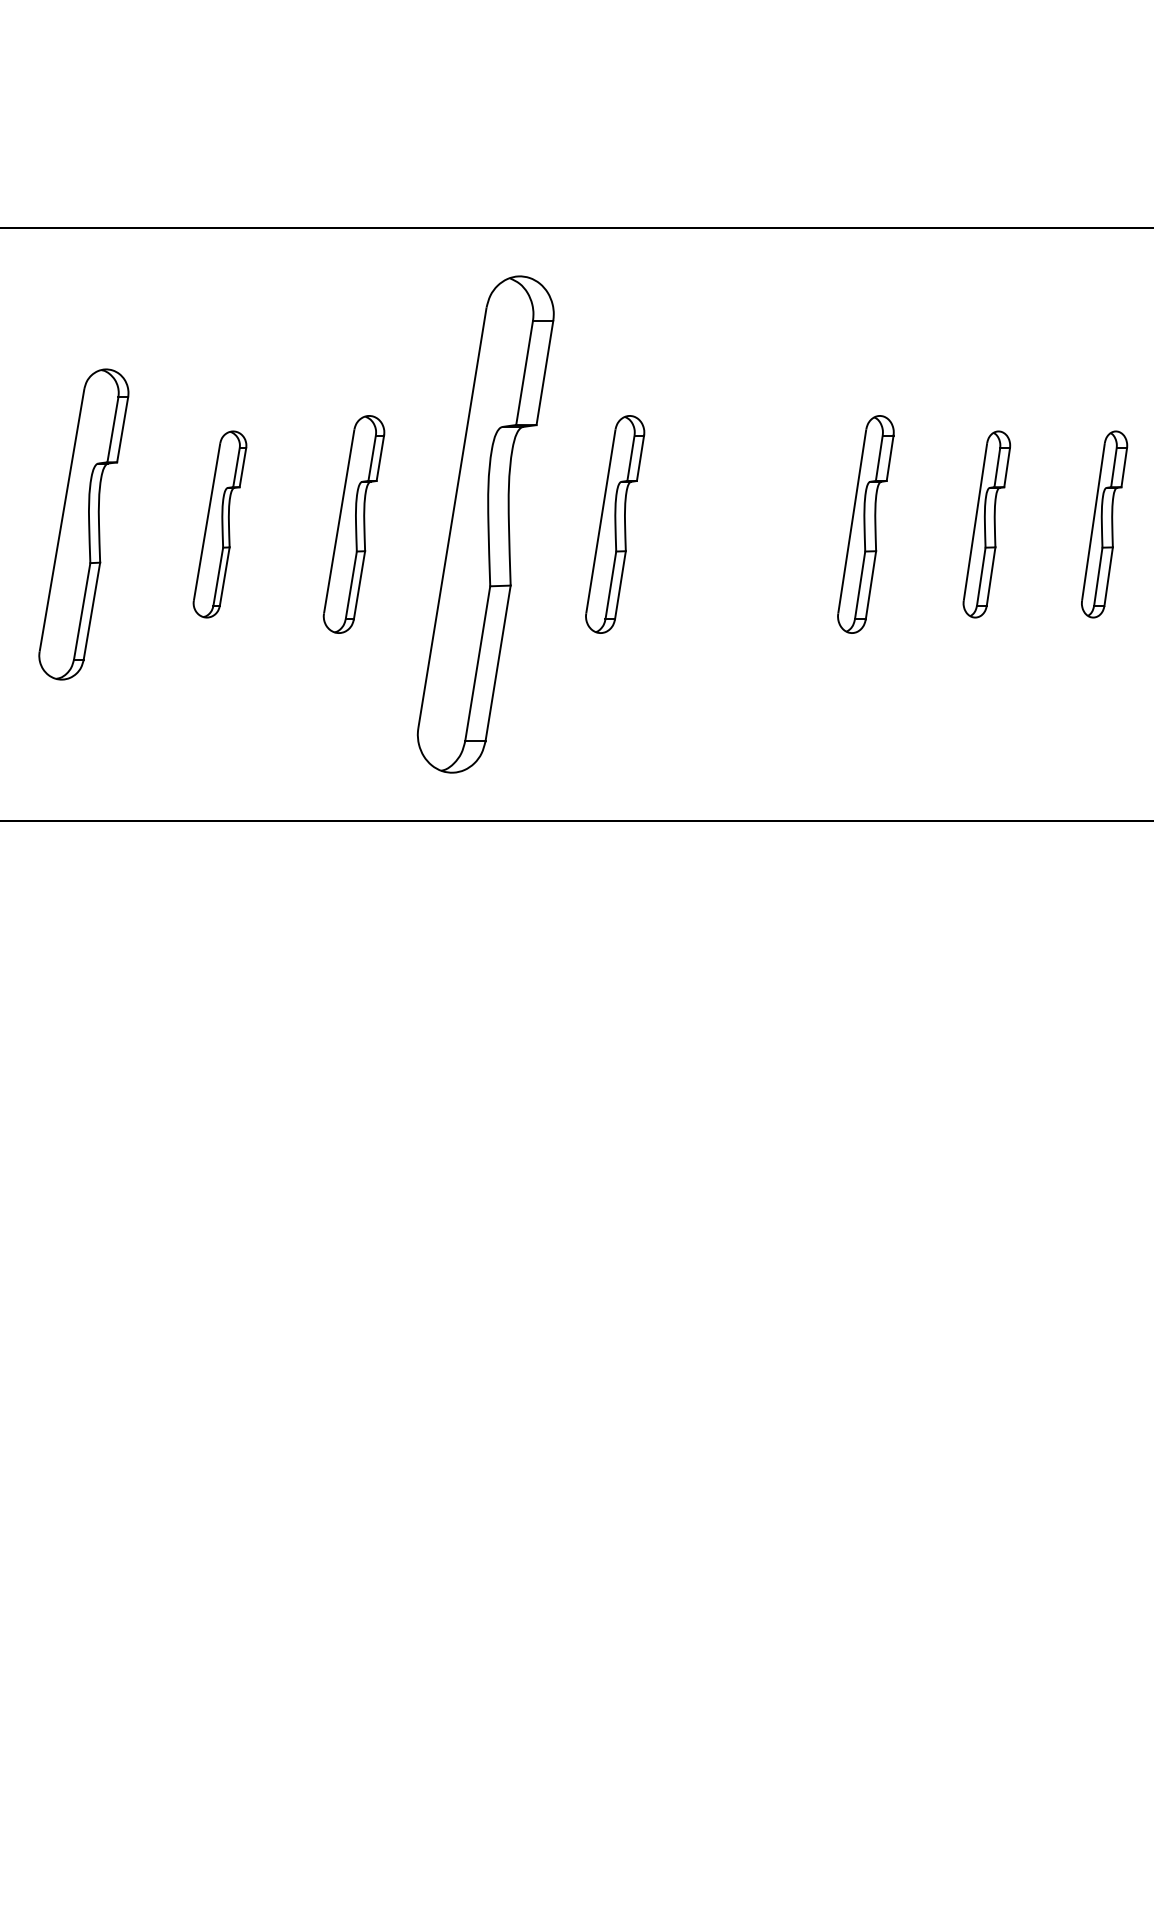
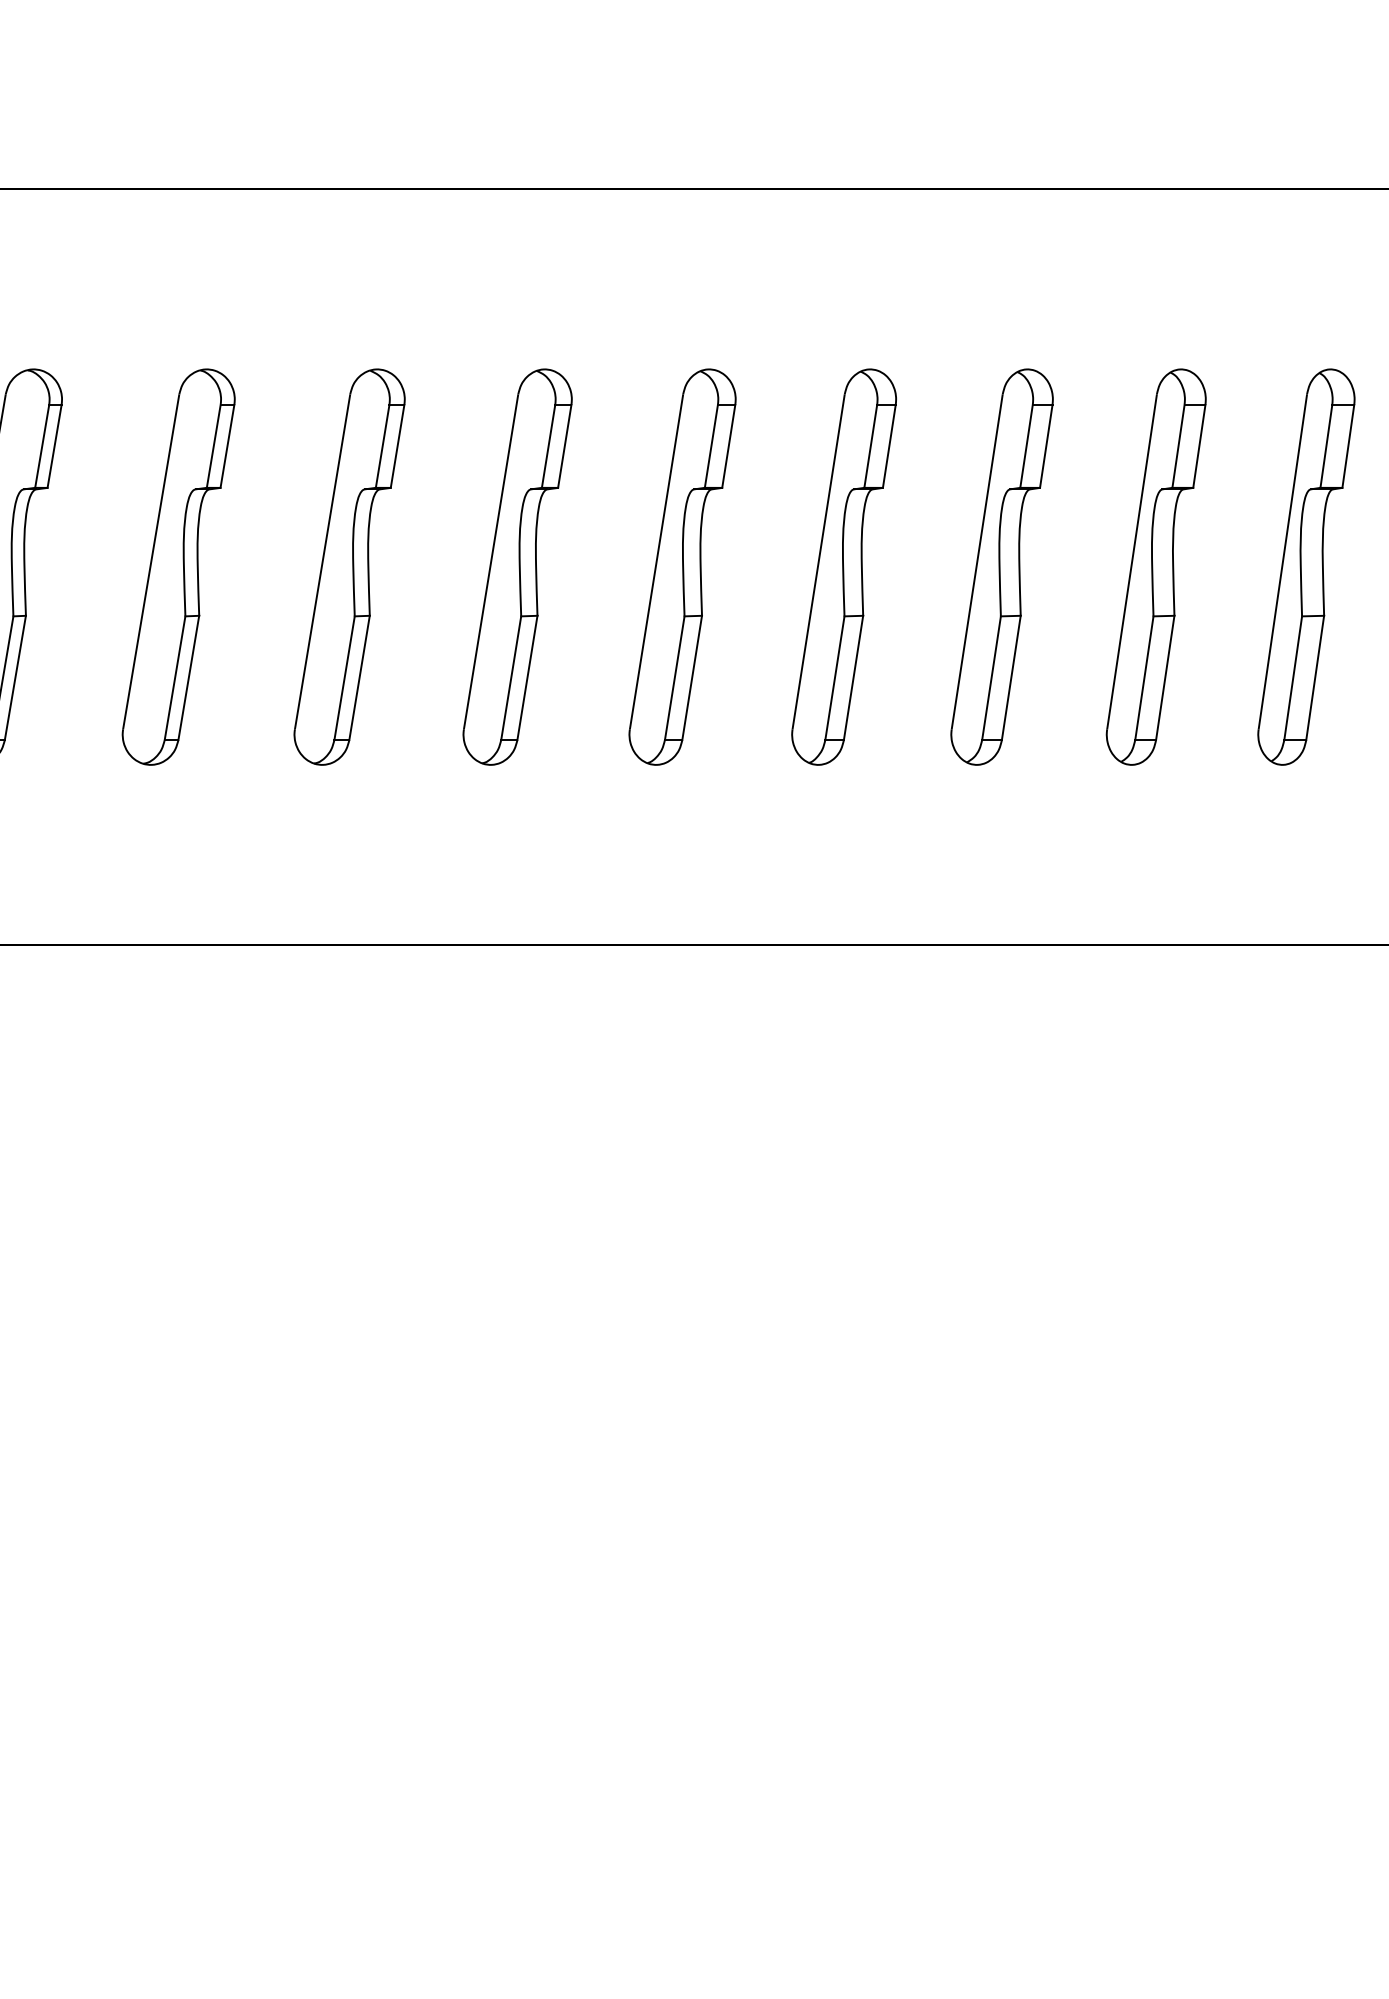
part: (219, 524) -> (178, 567), size x1.67
part: (353, 524) -> (348, 567), size x1.43
part: (485, 524) -> (517, 567), size x0.62
part: (614, 524) -> (681, 567), size x1.43
part: (741, 524) -> (843, 567), added
part: (865, 524) -> (1001, 567), size x1.43
part: (986, 524) -> (1155, 567), size x1.67
part: (1104, 524) -> (1306, 567), size x1.67

